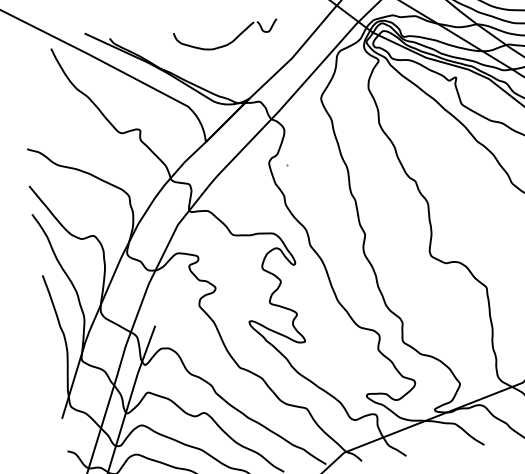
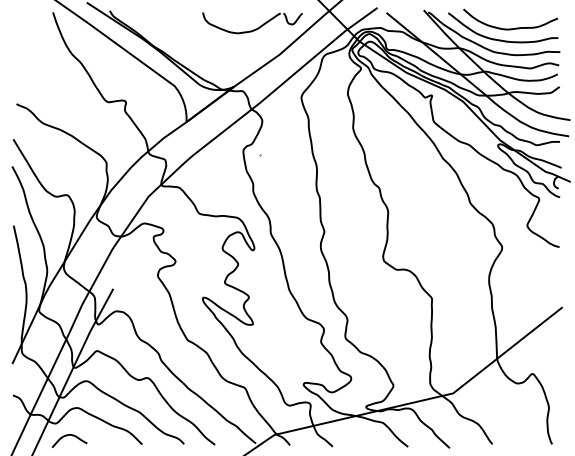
part: (226, 36) -> (252, 23), moved

